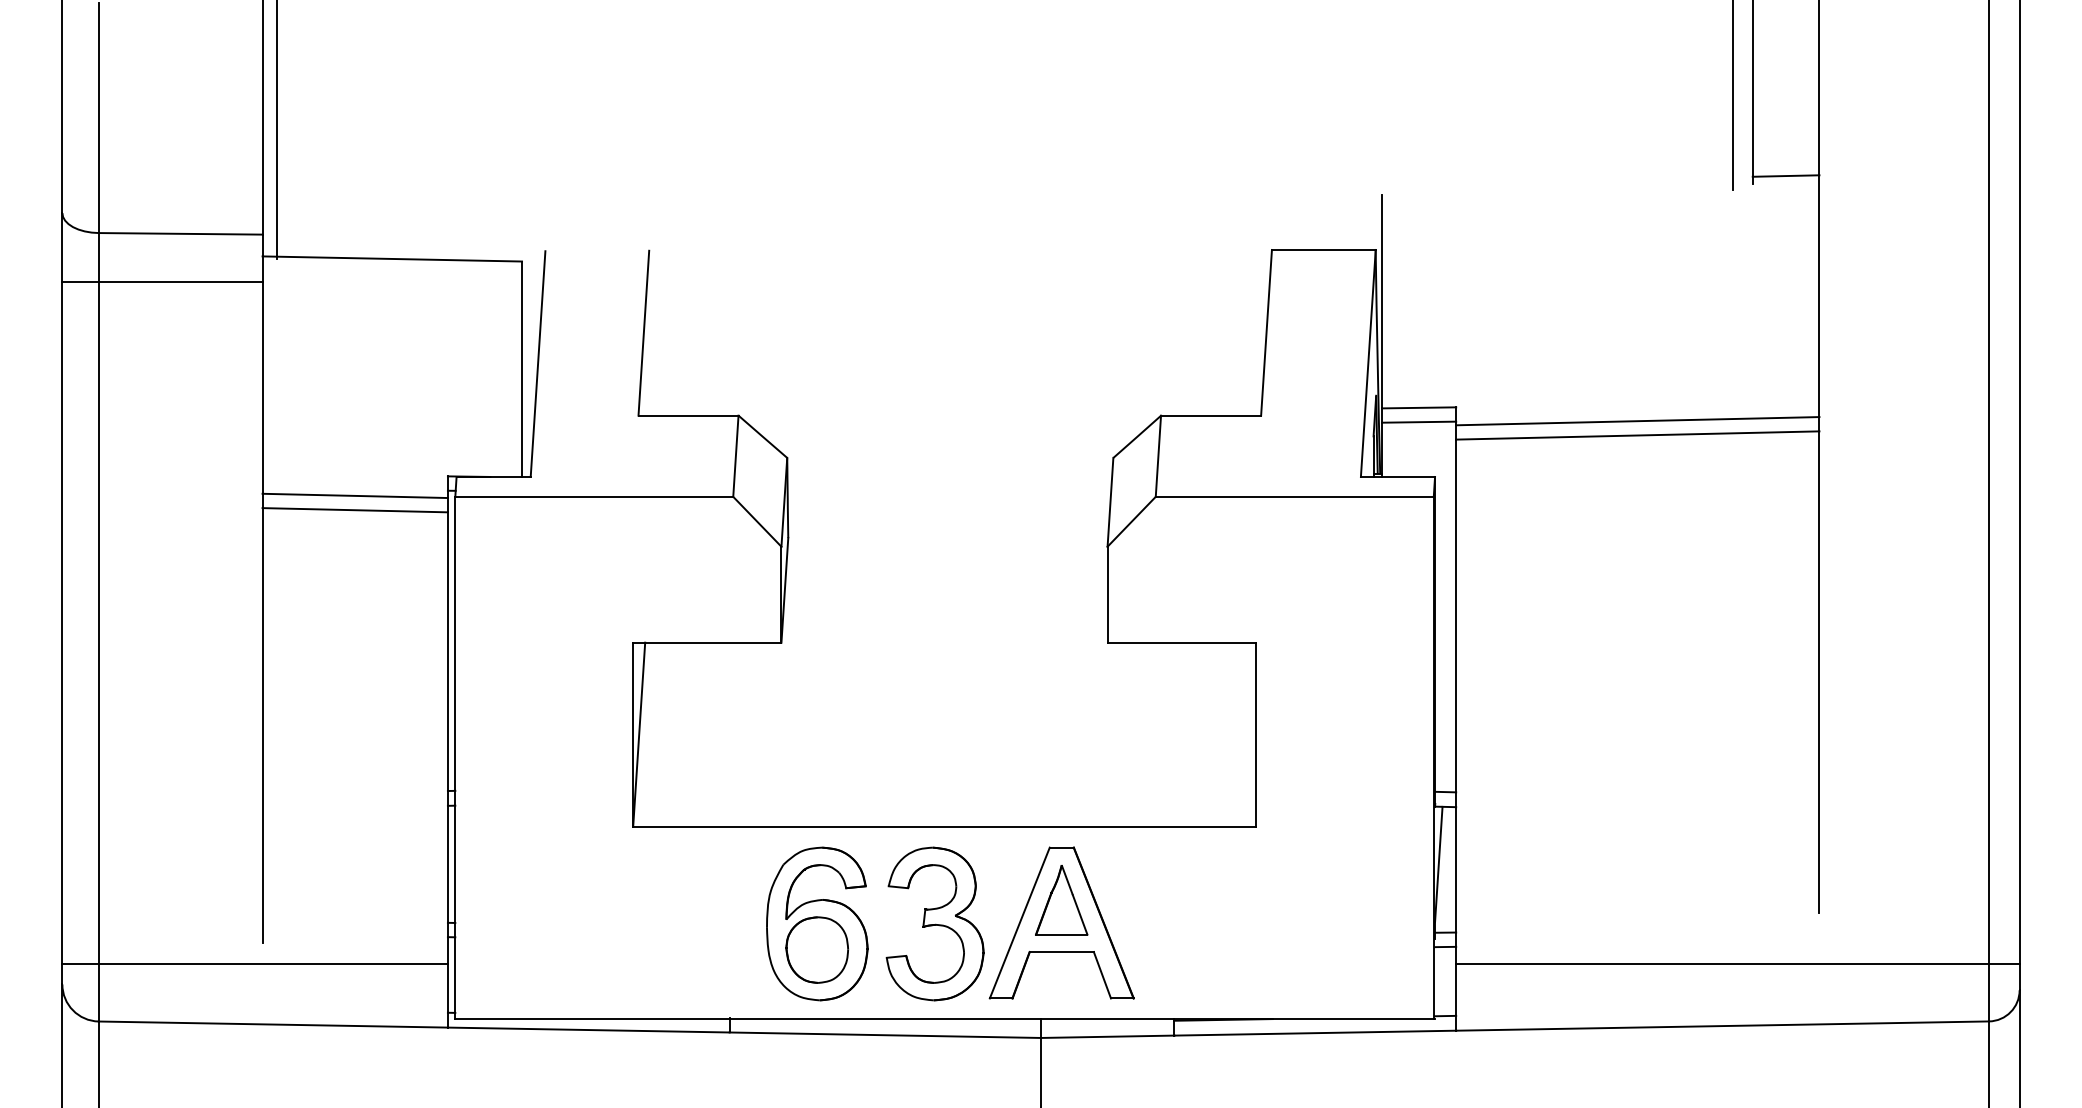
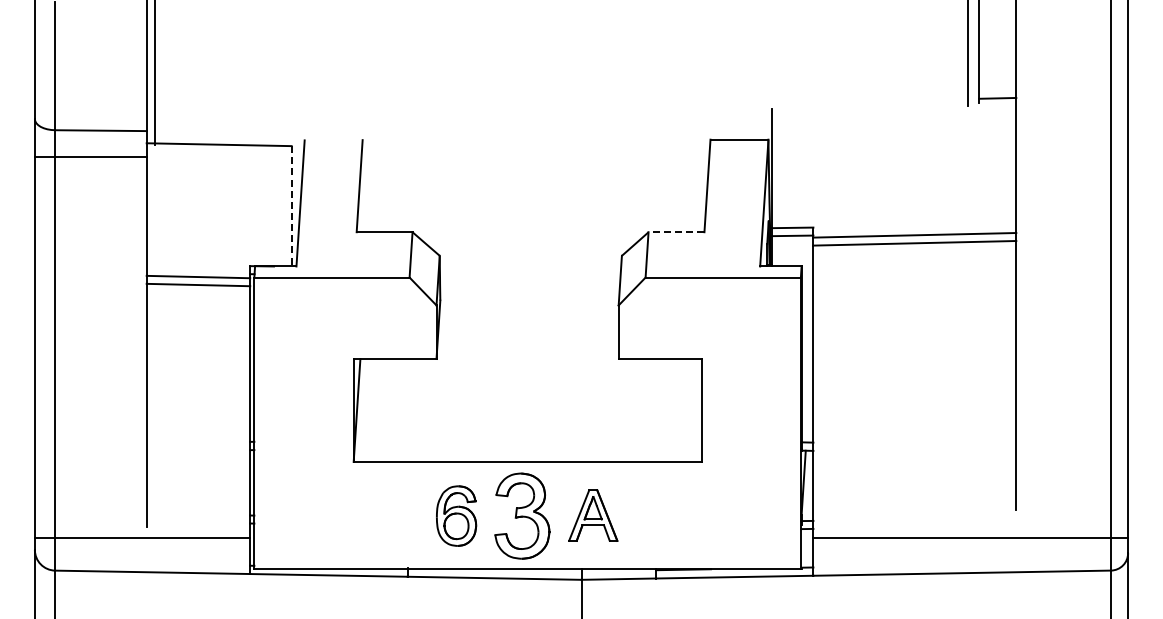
line: (521, 369) -> (291, 206), solid -> dashed
line: (1211, 416) -> (676, 232), solid -> dashed
part: (817, 922) -> (456, 515), size x0.7
part: (1062, 922) -> (593, 515), size x0.6

